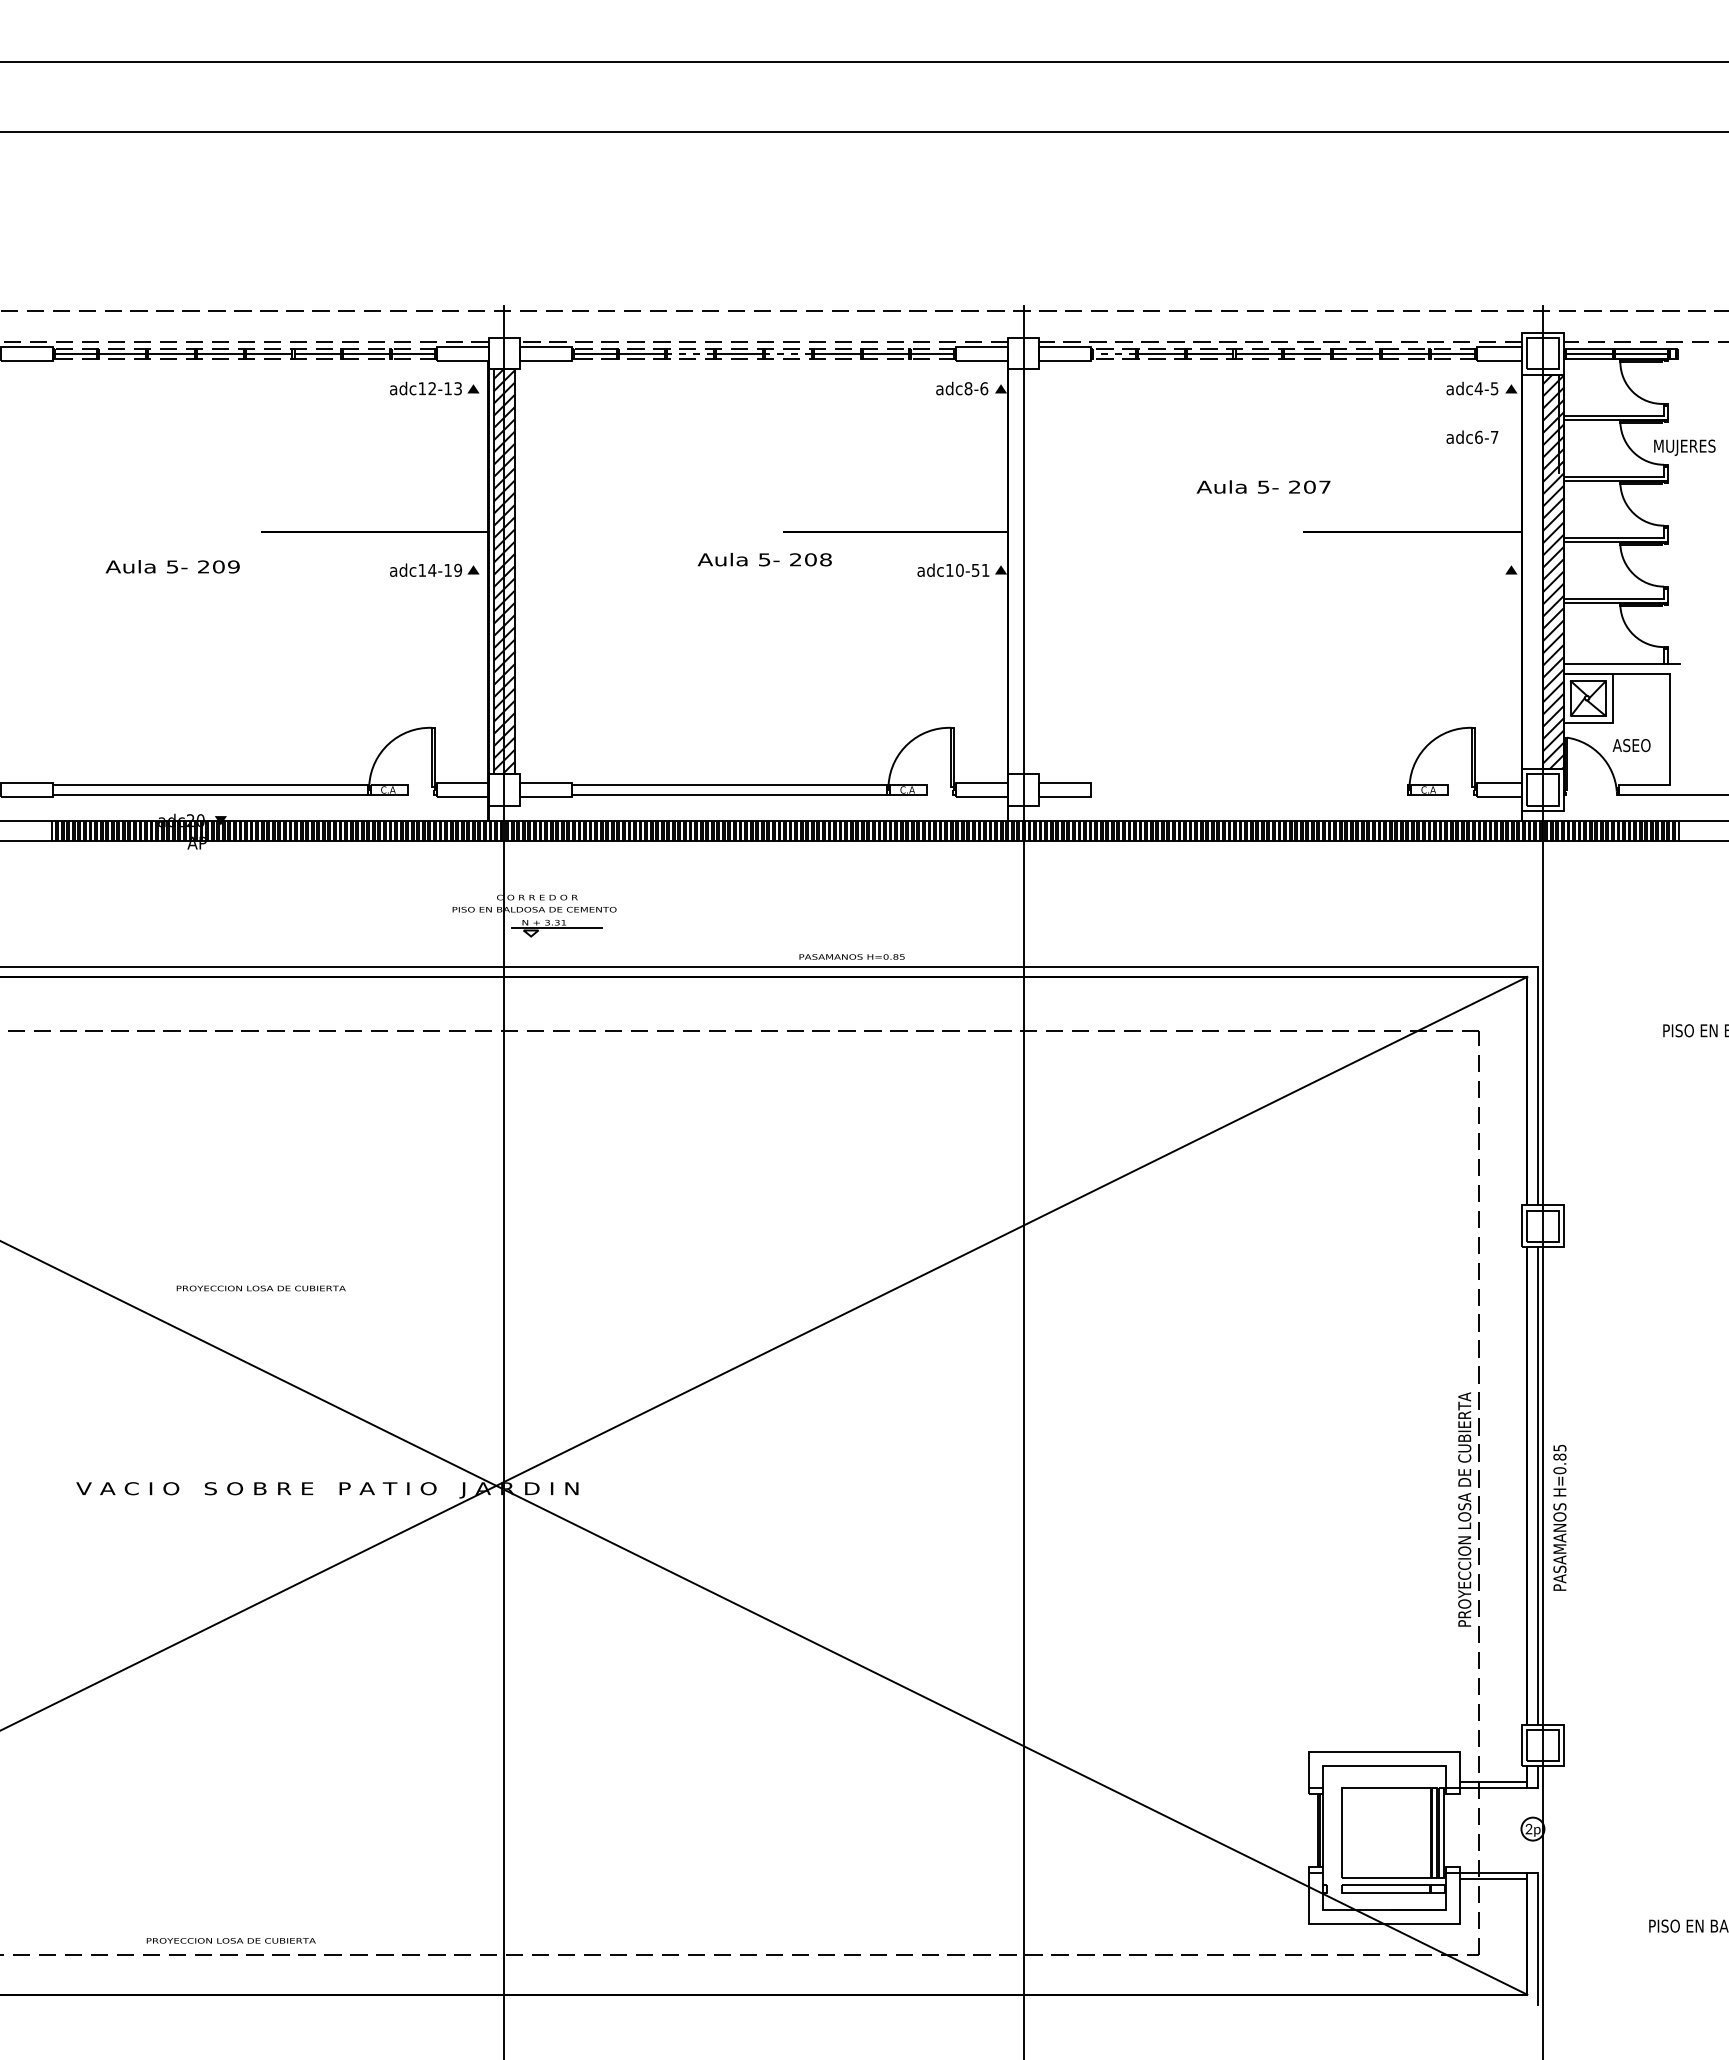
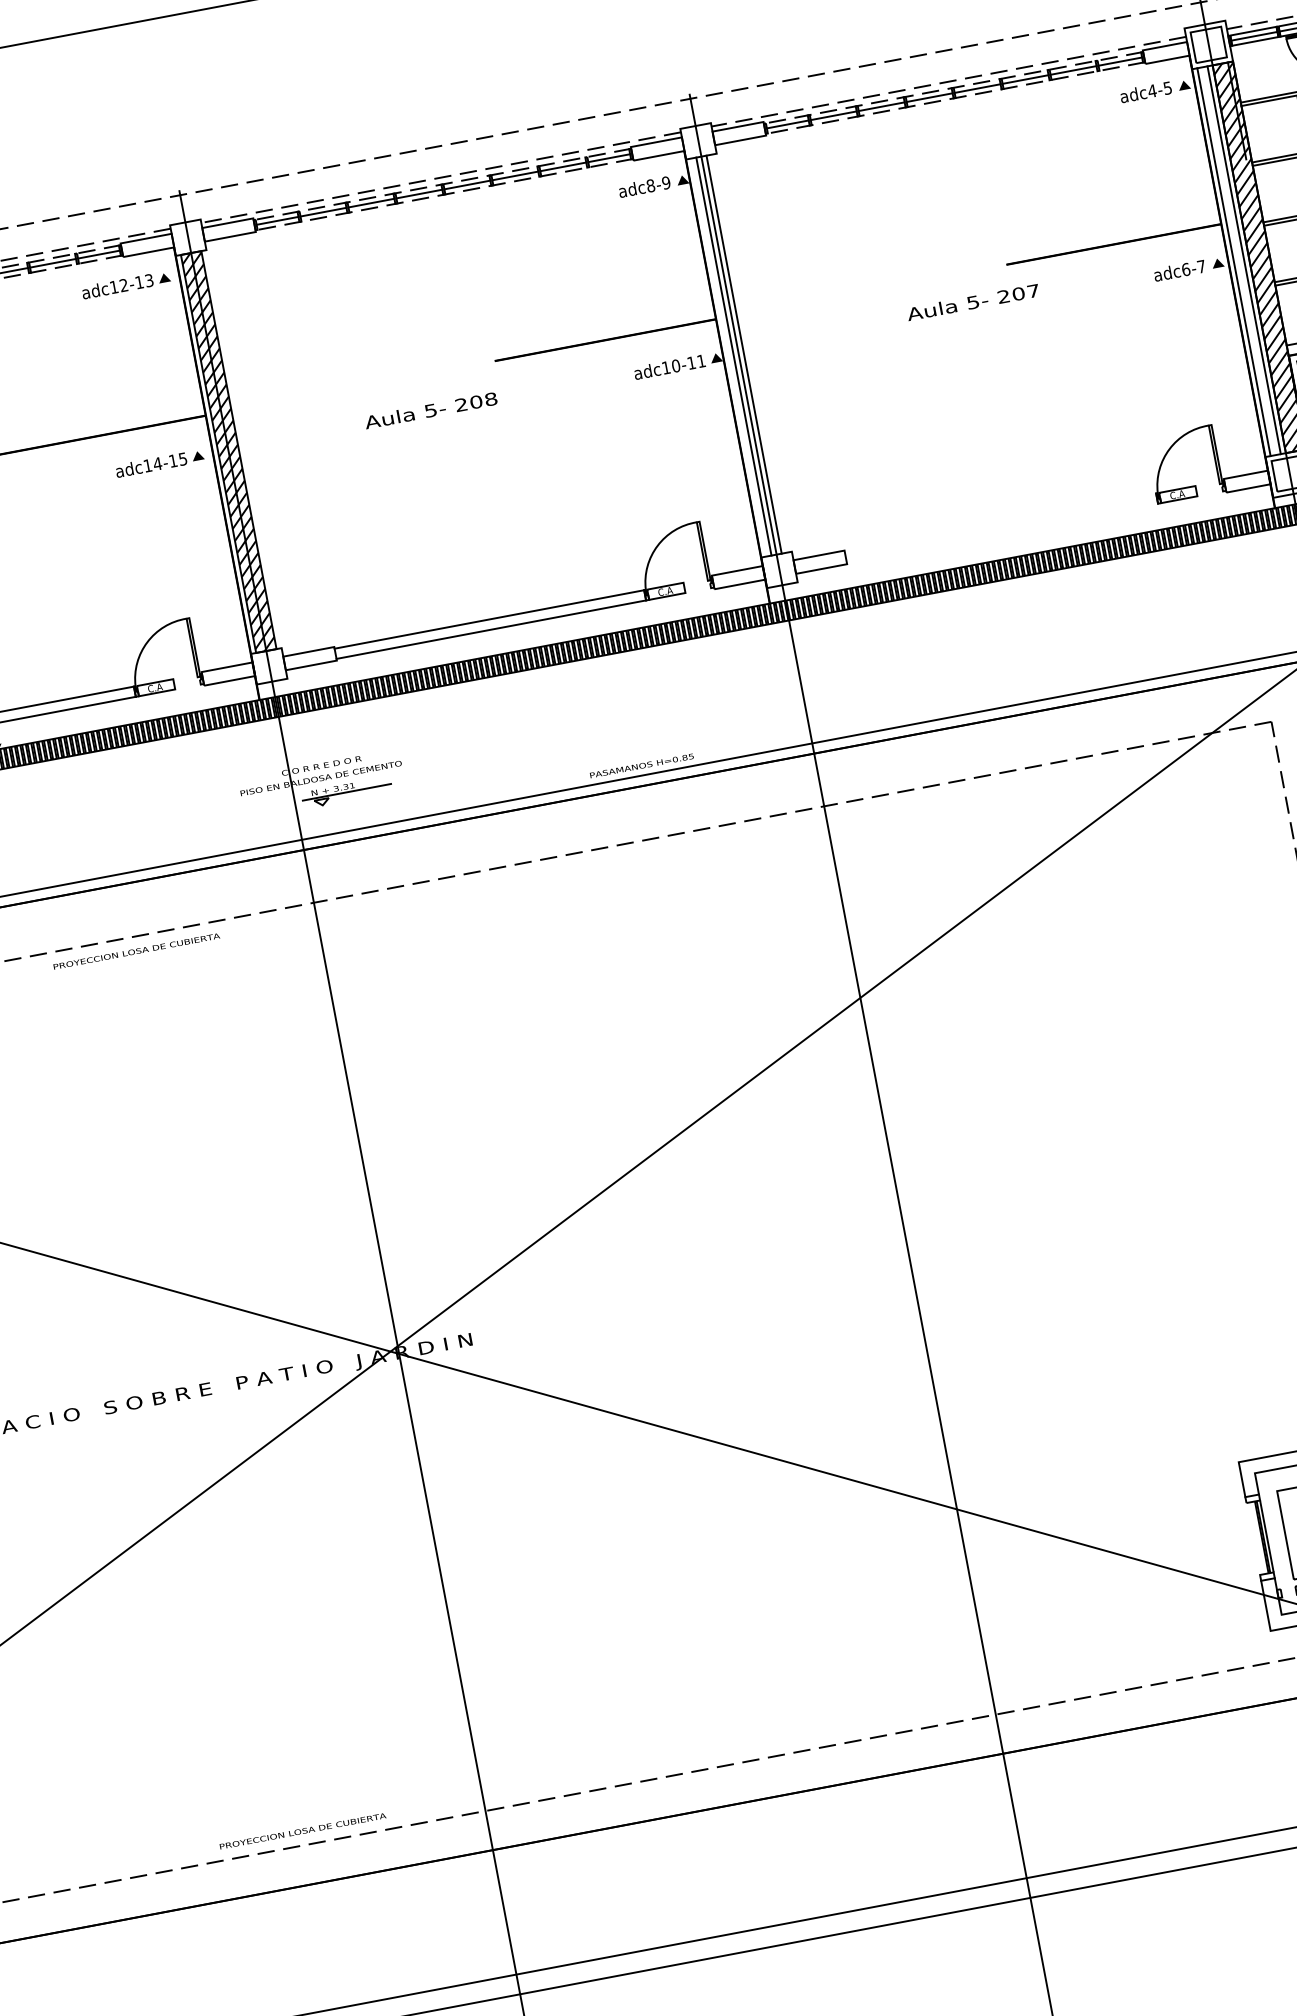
line: (690, 353) -> (371, 202), dashed -> solid
line: (787, 353) -> (466, 184), dashed -> solid
line: (1114, 353) -> (787, 124), dashed -> solid
text: (984, 388) -> (666, 182), adc8-6 -> adc8-9
text: (1472, 436) -> (1179, 269), moved
text: (1263, 486) -> (972, 301), moved
text: (764, 559) -> (430, 410), moved
text: (458, 569) -> (183, 458), adc14-19 -> adc14-15
text: (975, 570) -> (691, 363), adc10-51 -> adc10-11
line: (1018, 571) -> (733, 356), added
line: (1028, 571) -> (743, 354), added
line: (1527, 571) -> (1234, 261), added
line: (1537, 571) -> (1243, 259), added
text: (260, 1288) -> (136, 951), moved
text: (230, 1940) -> (302, 1830), moved

